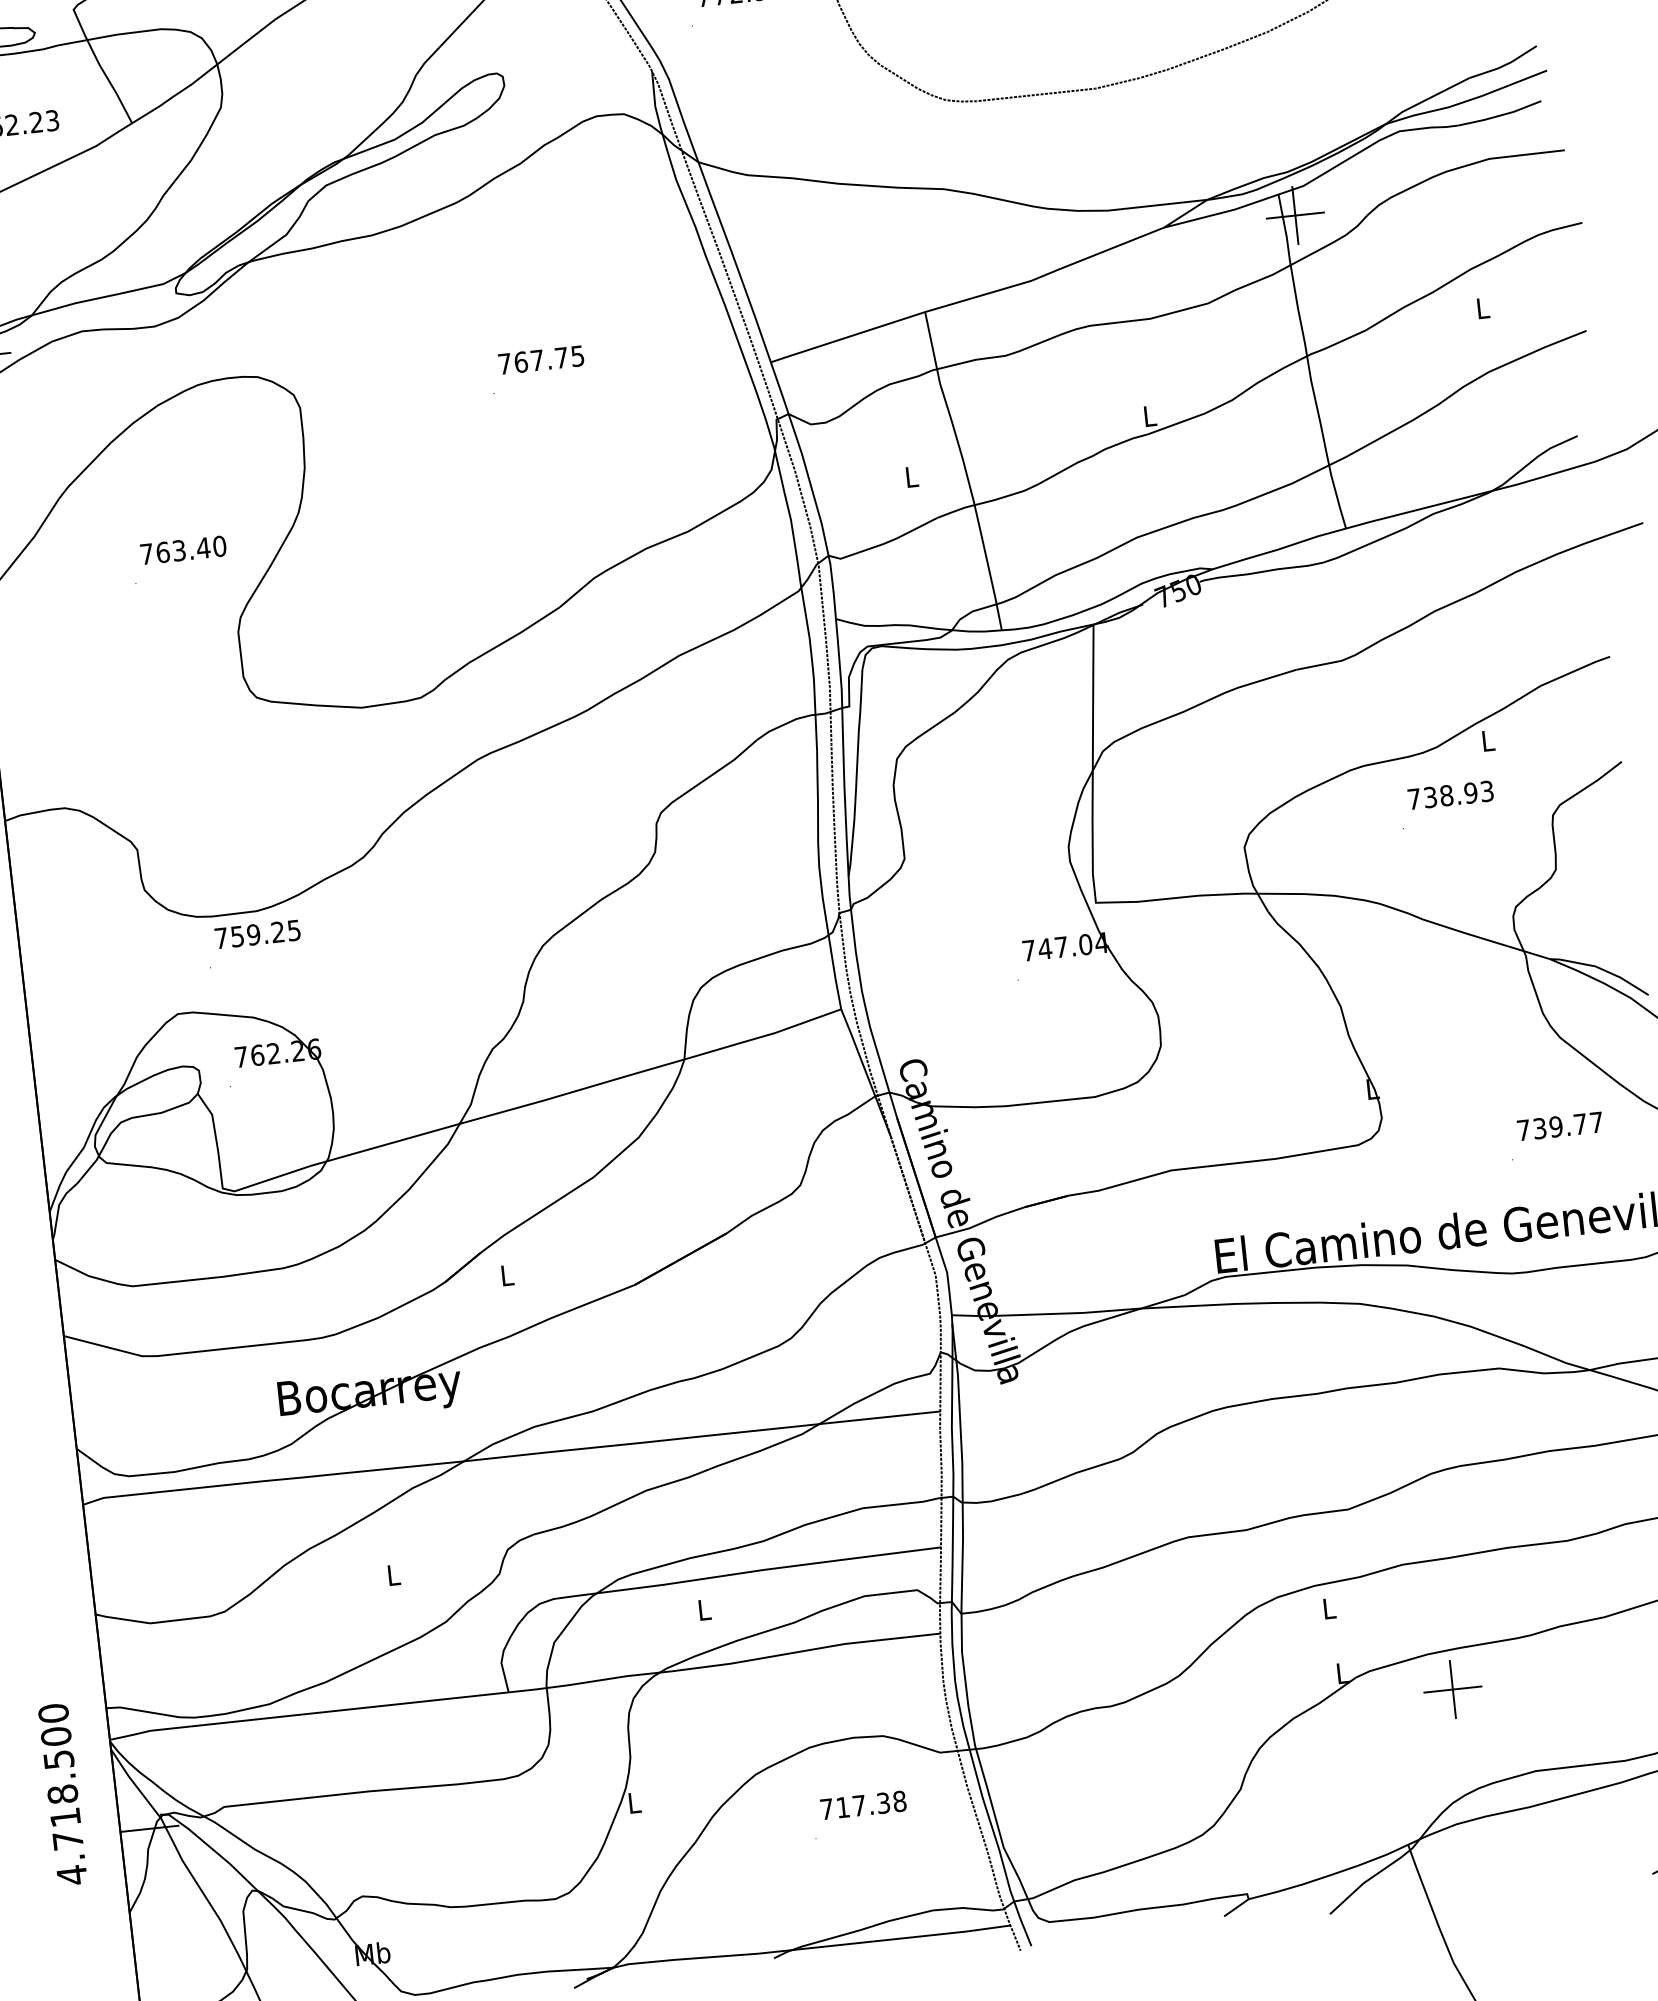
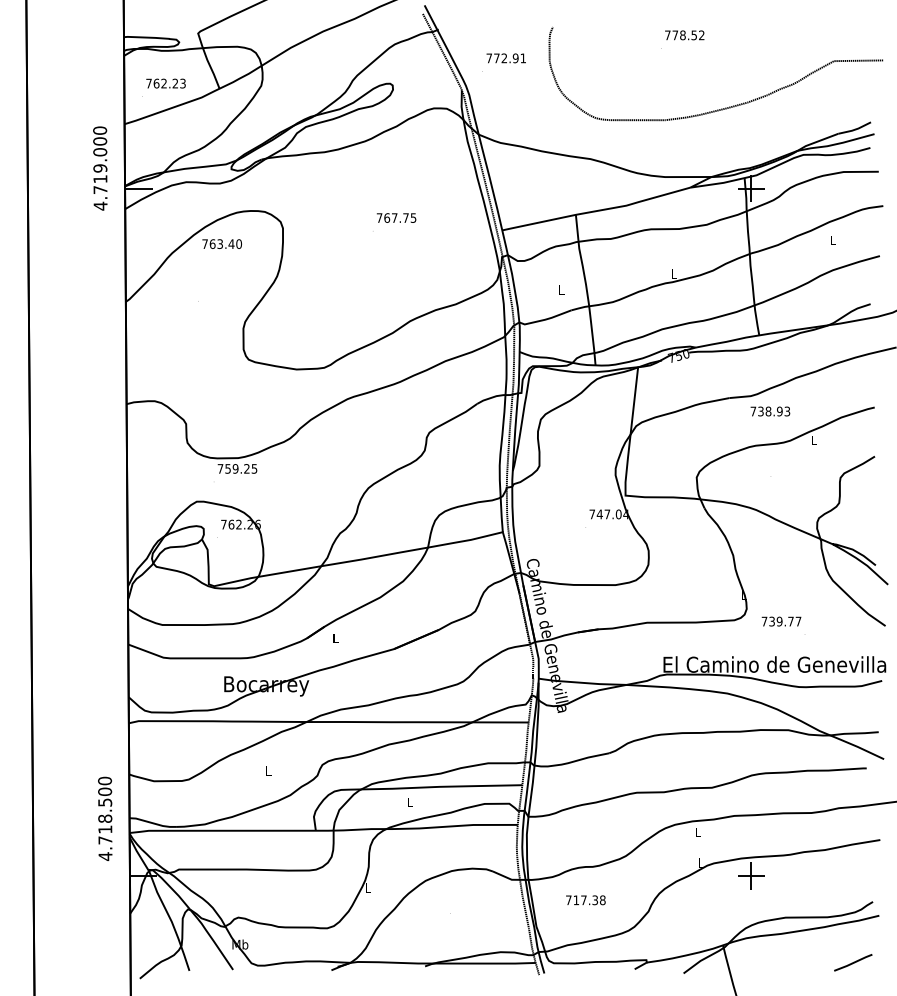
text: (181, 549) -> (221, 243), moved
text: (1450, 795) -> (770, 411), moved
text: (1560, 1126) -> (781, 621), moved
text: (63, 1793) -> (105, 818), moved
text: (862, 1805) -> (585, 900), moved

